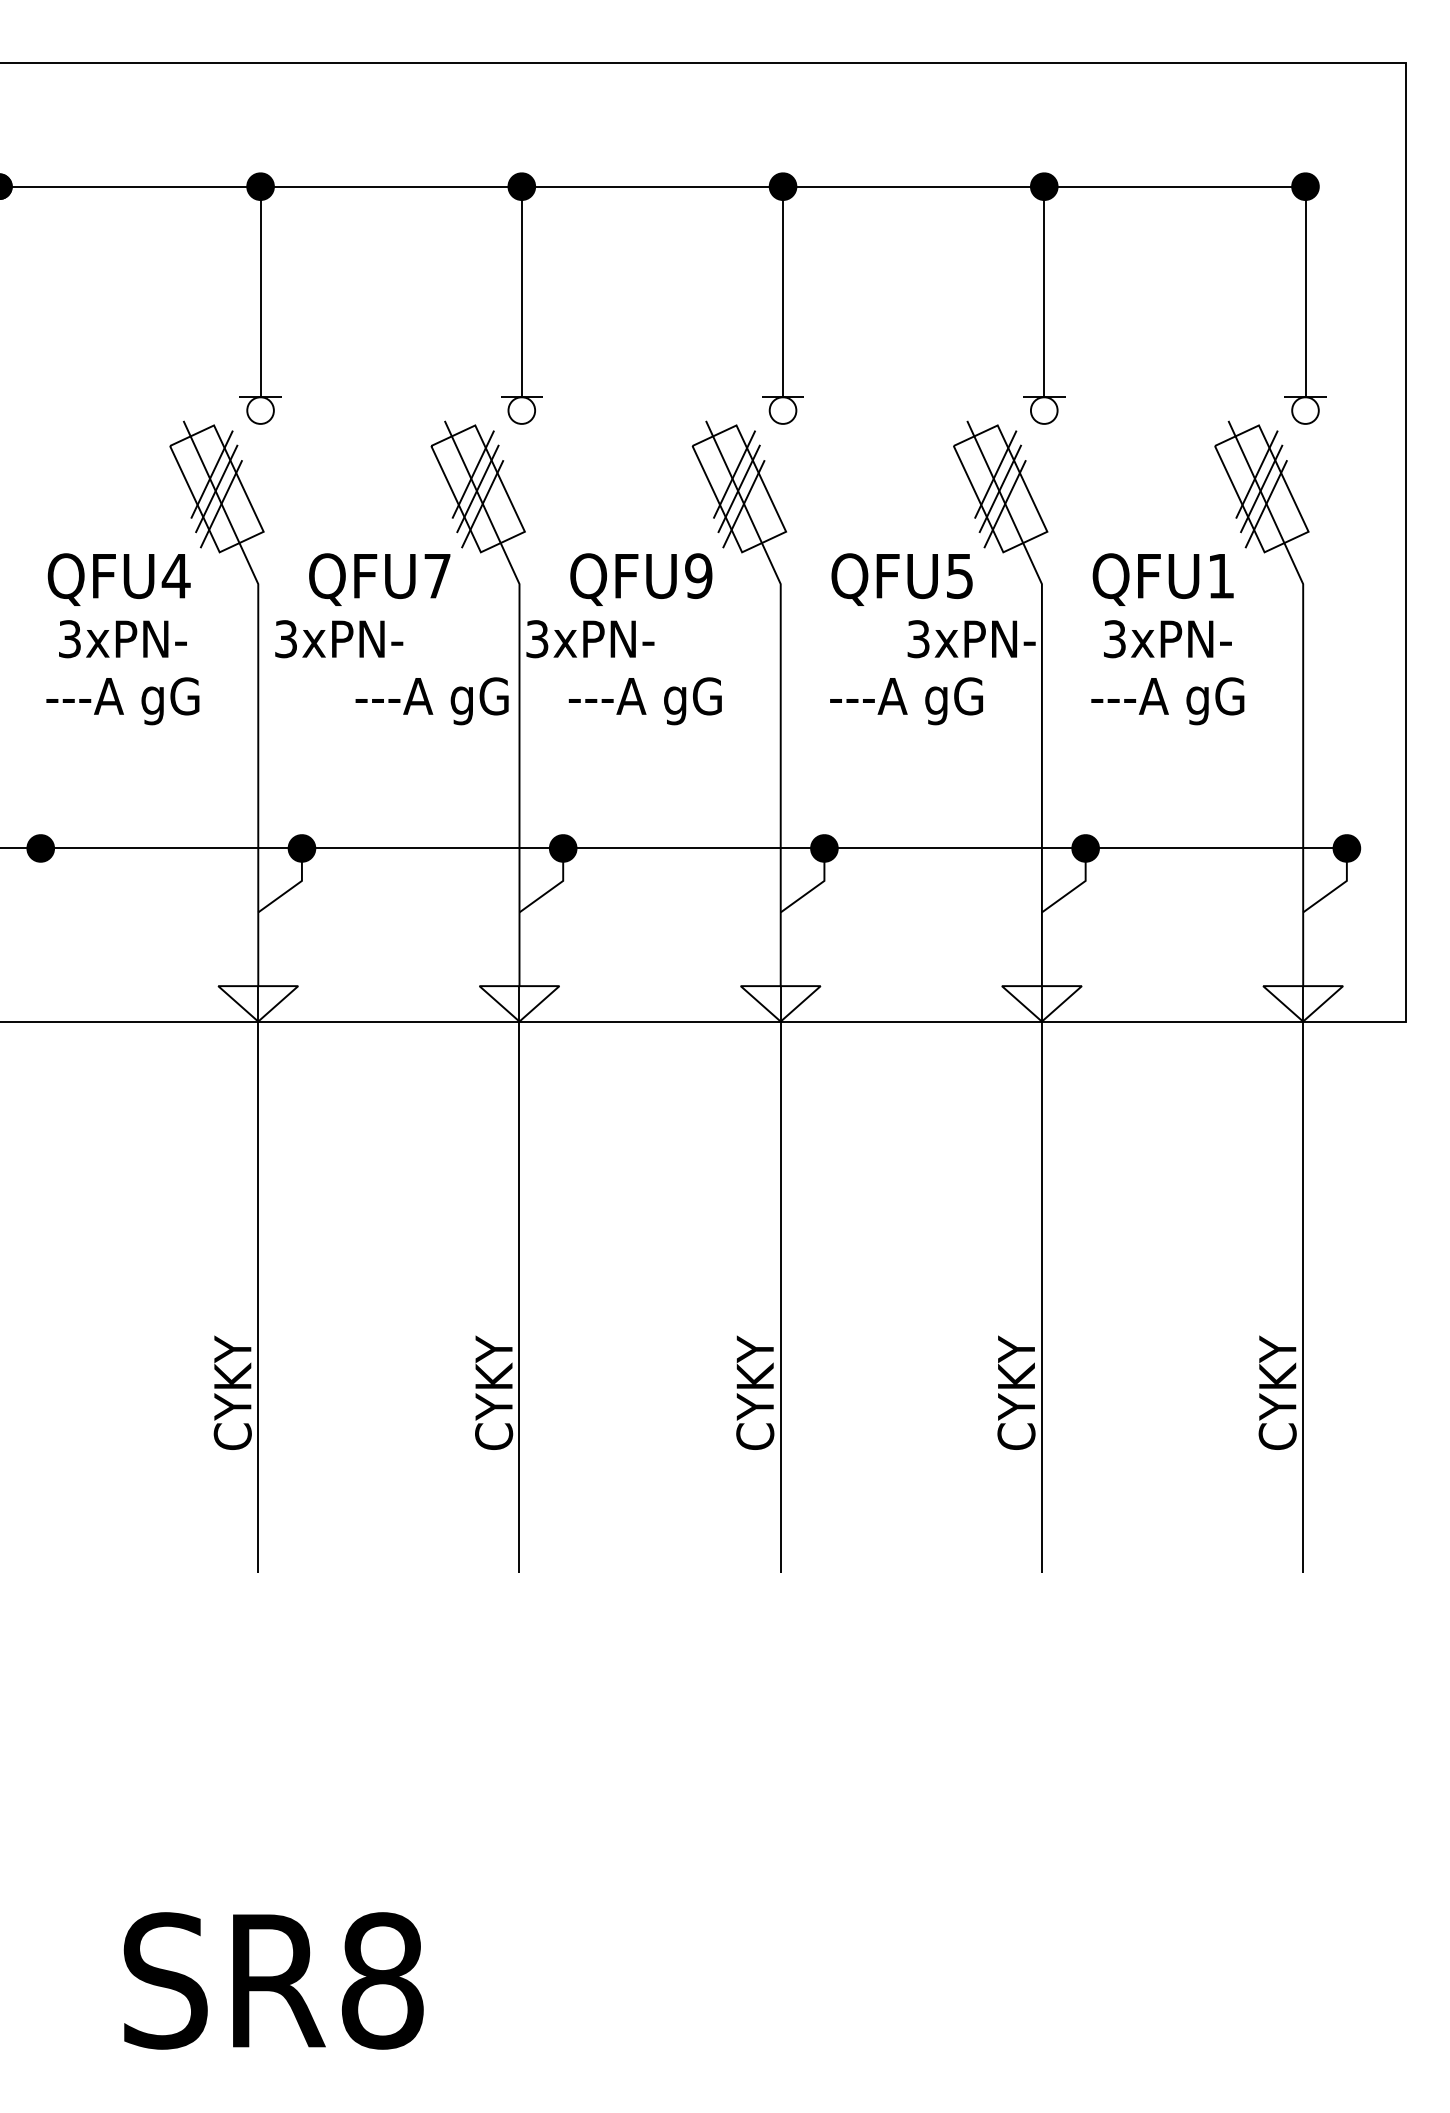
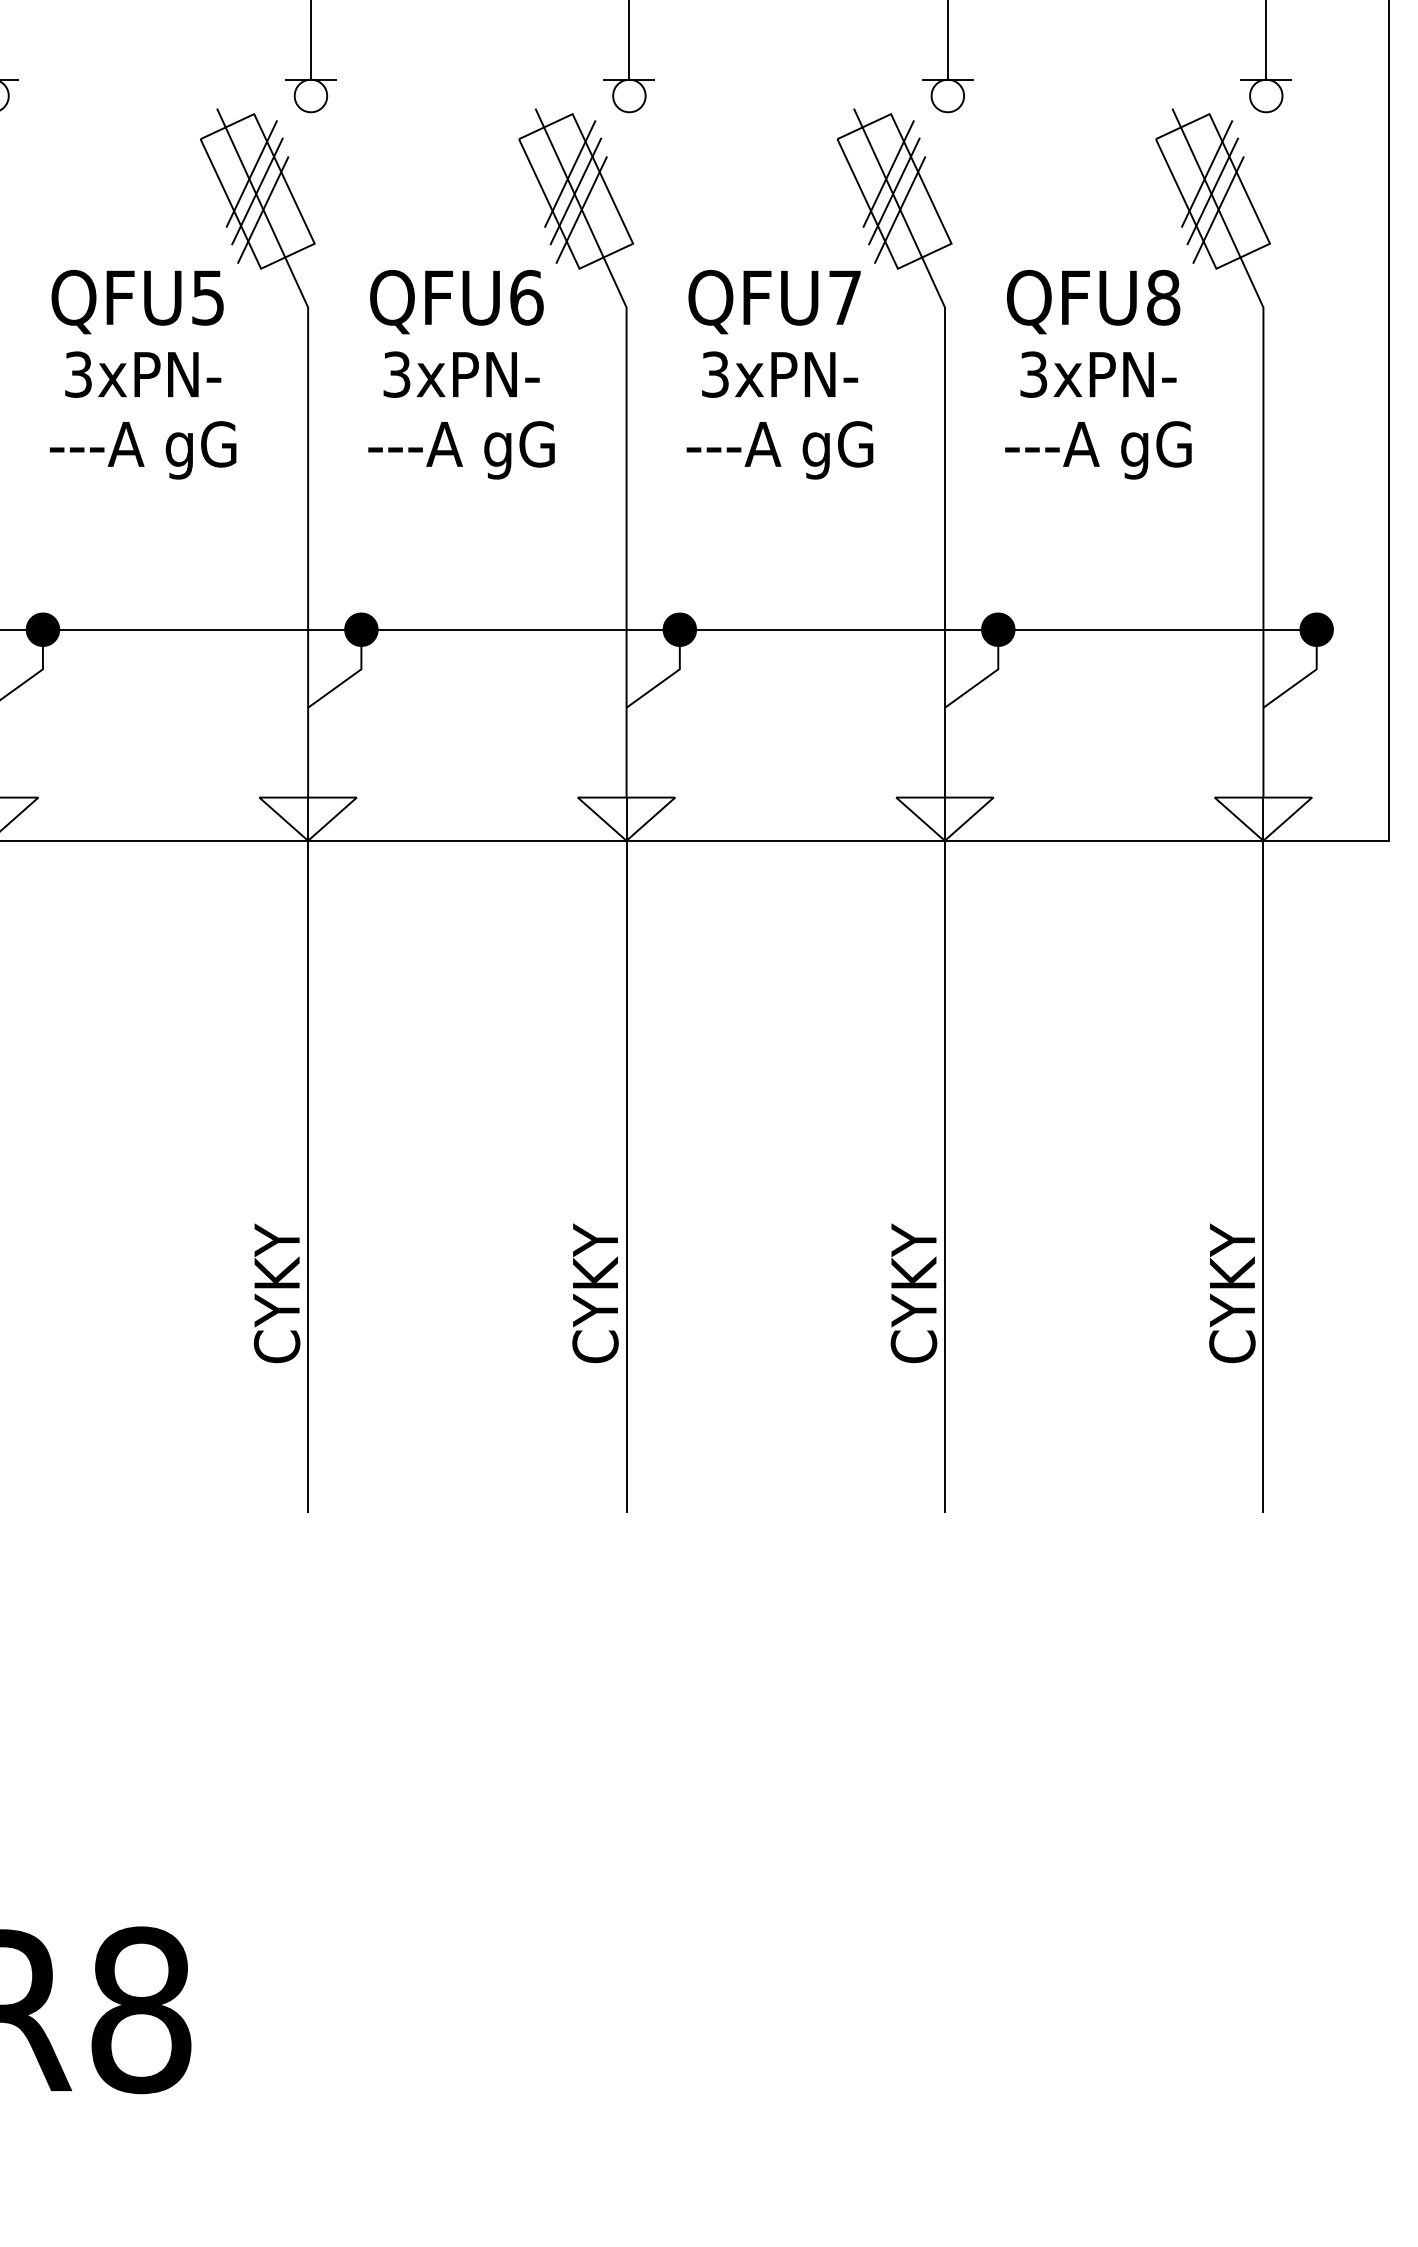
text: (437, 576) -> (208, 298), QFU7 -> QFU5
text: (698, 576) -> (526, 298), QFU9 -> QFU6
text: (959, 576) -> (844, 298), QFU5 -> QFU7
text: (1220, 576) -> (1162, 298), QFU1 -> QFU8
text: (339, 639) -> (143, 375), moved
text: (590, 639) -> (461, 375), moved
text: (971, 639) -> (779, 375), moved
text: (431, 701) -> (142, 450), moved

